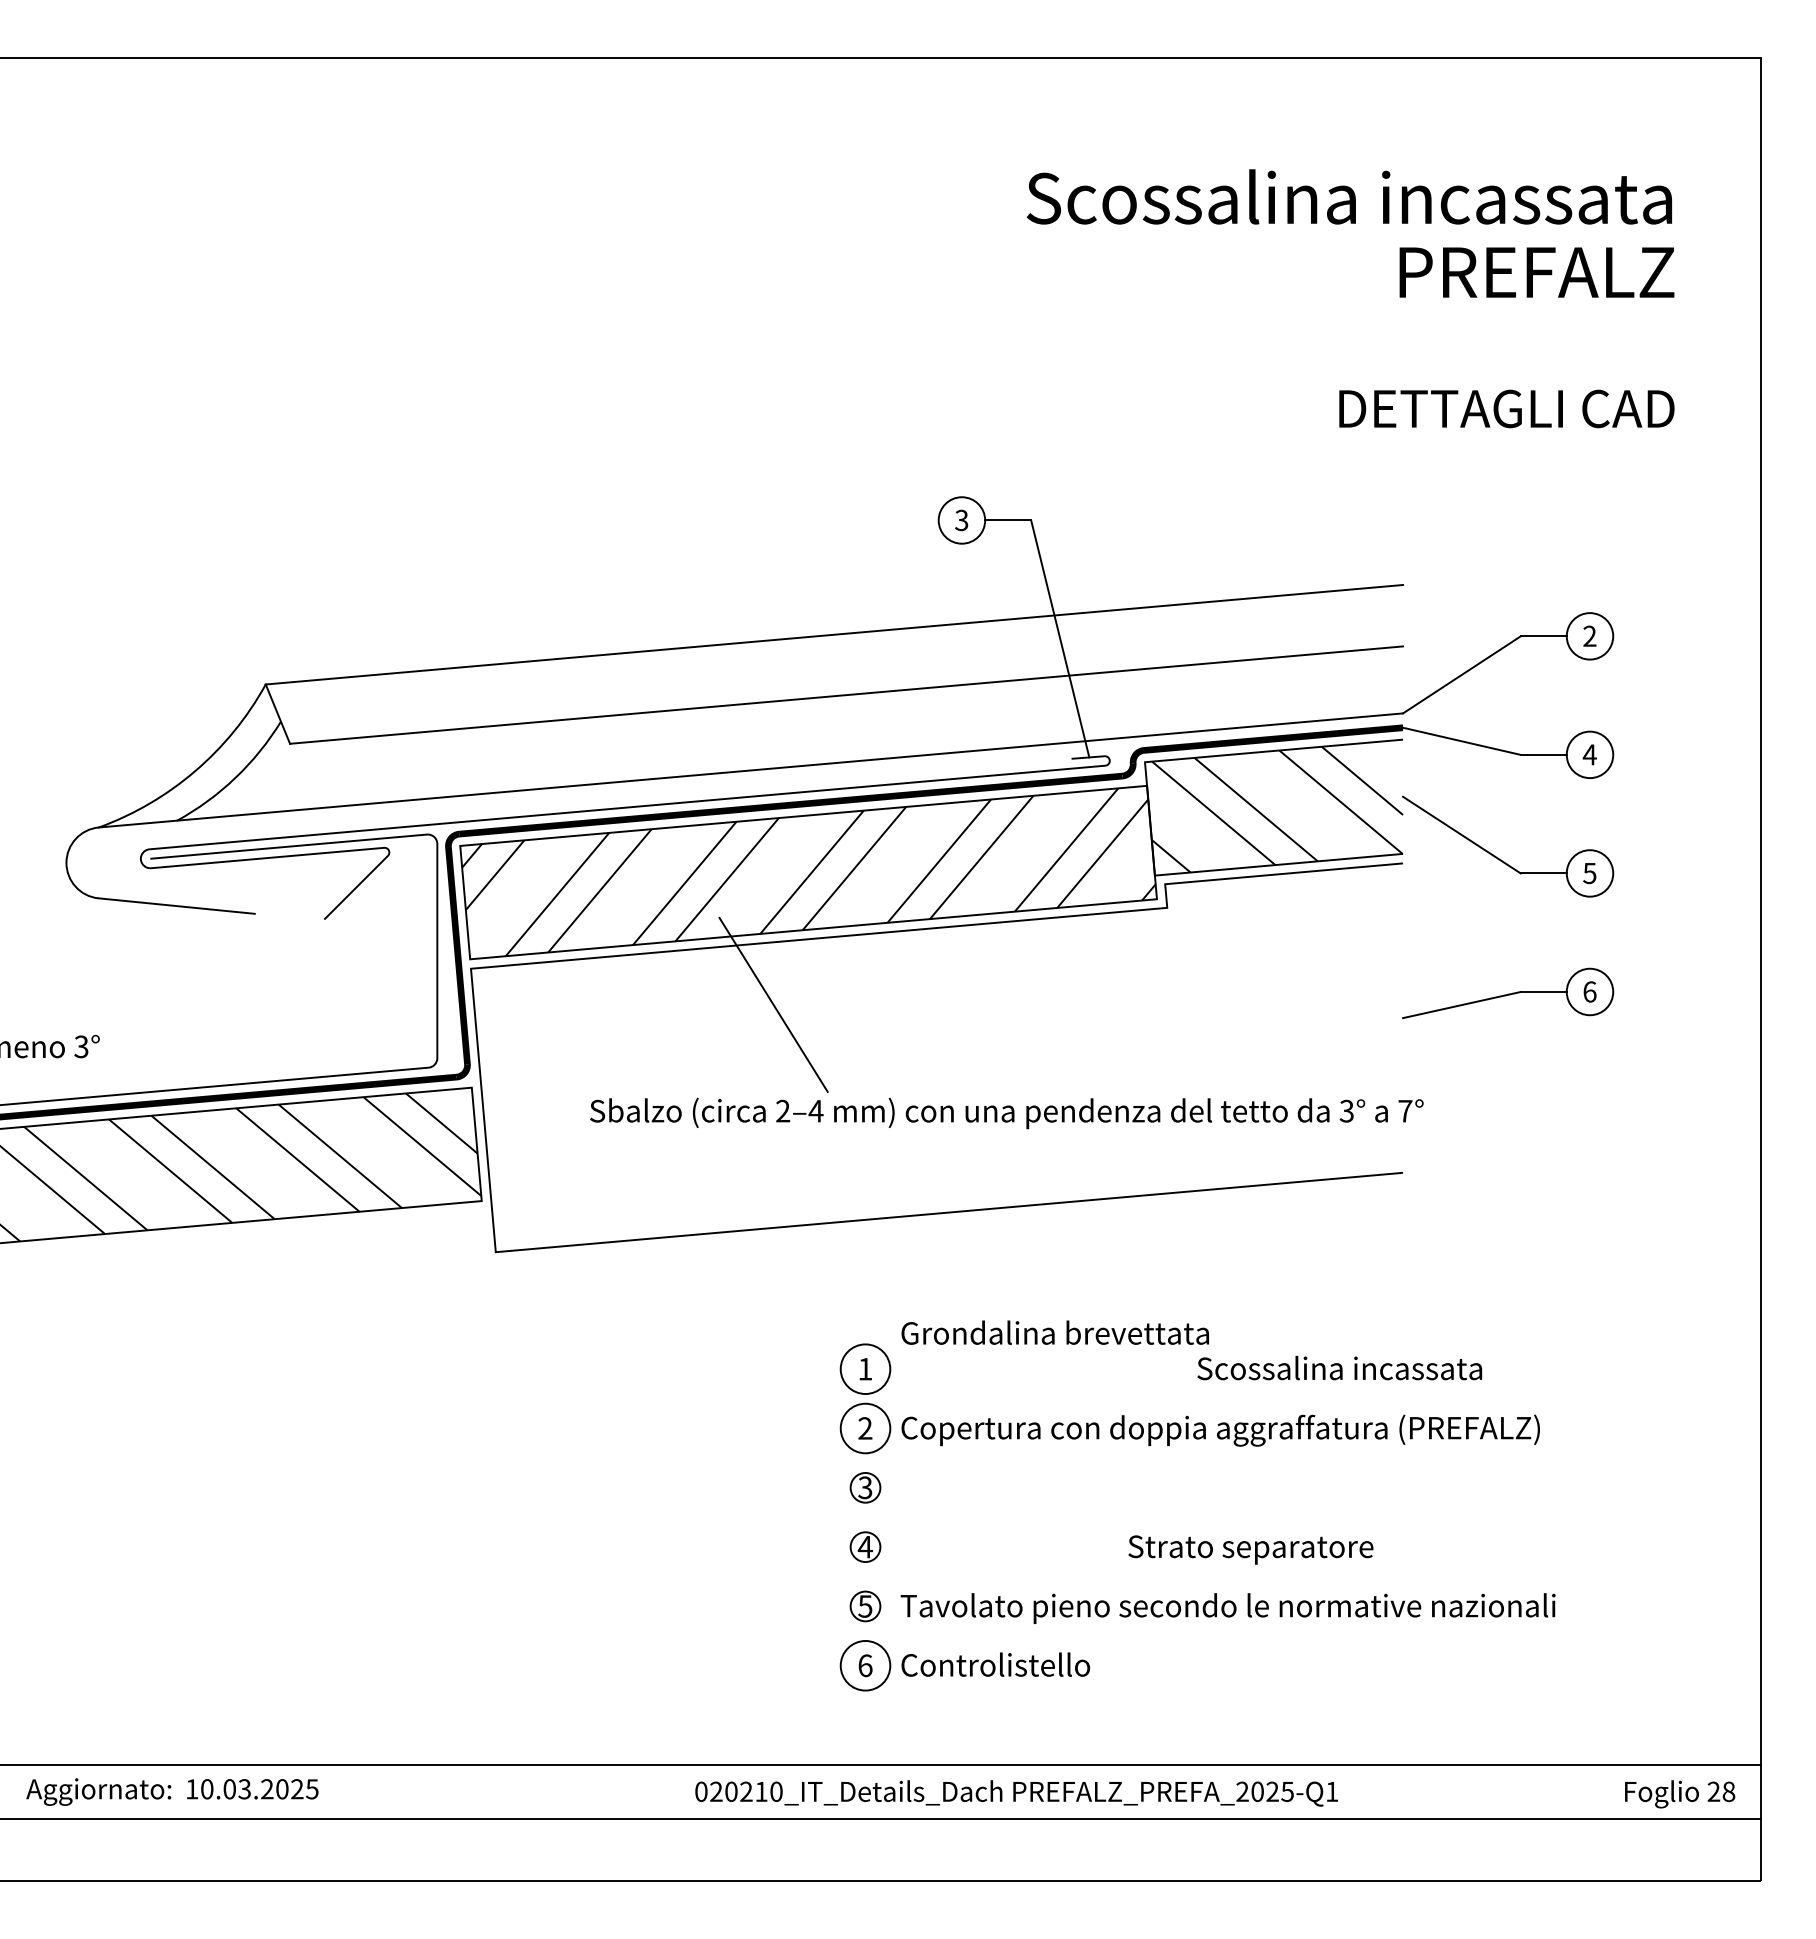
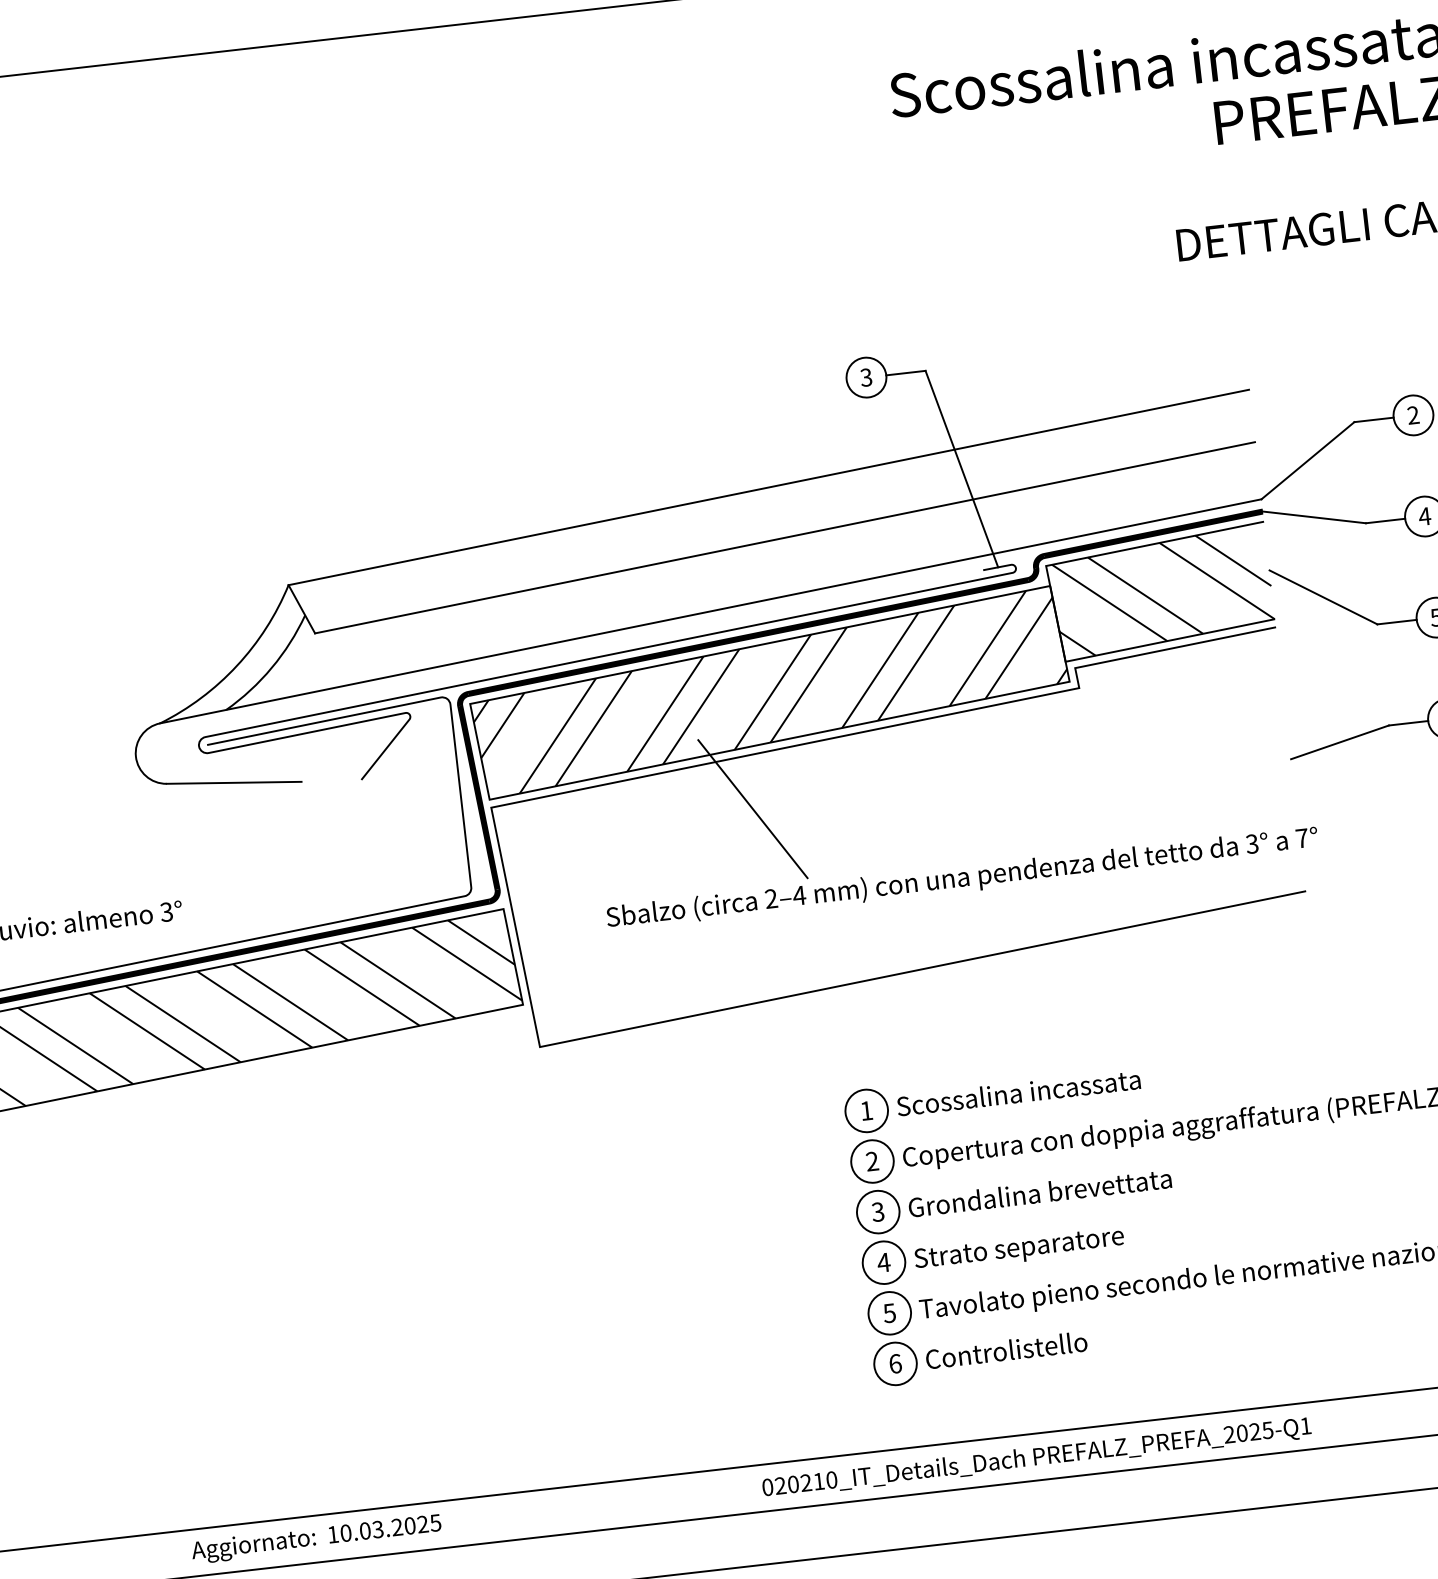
text: (1054, 1332) -> (1039, 1192), moved
text: (1339, 1367) -> (1018, 1092), moved
circle: (865, 1487) -> (878, 1211), size x1.67
circle: (865, 1546) -> (883, 1262), size x1.67
text: (1250, 1549) -> (1019, 1249), moved
circle: (865, 1606) -> (889, 1313), size x1.67

